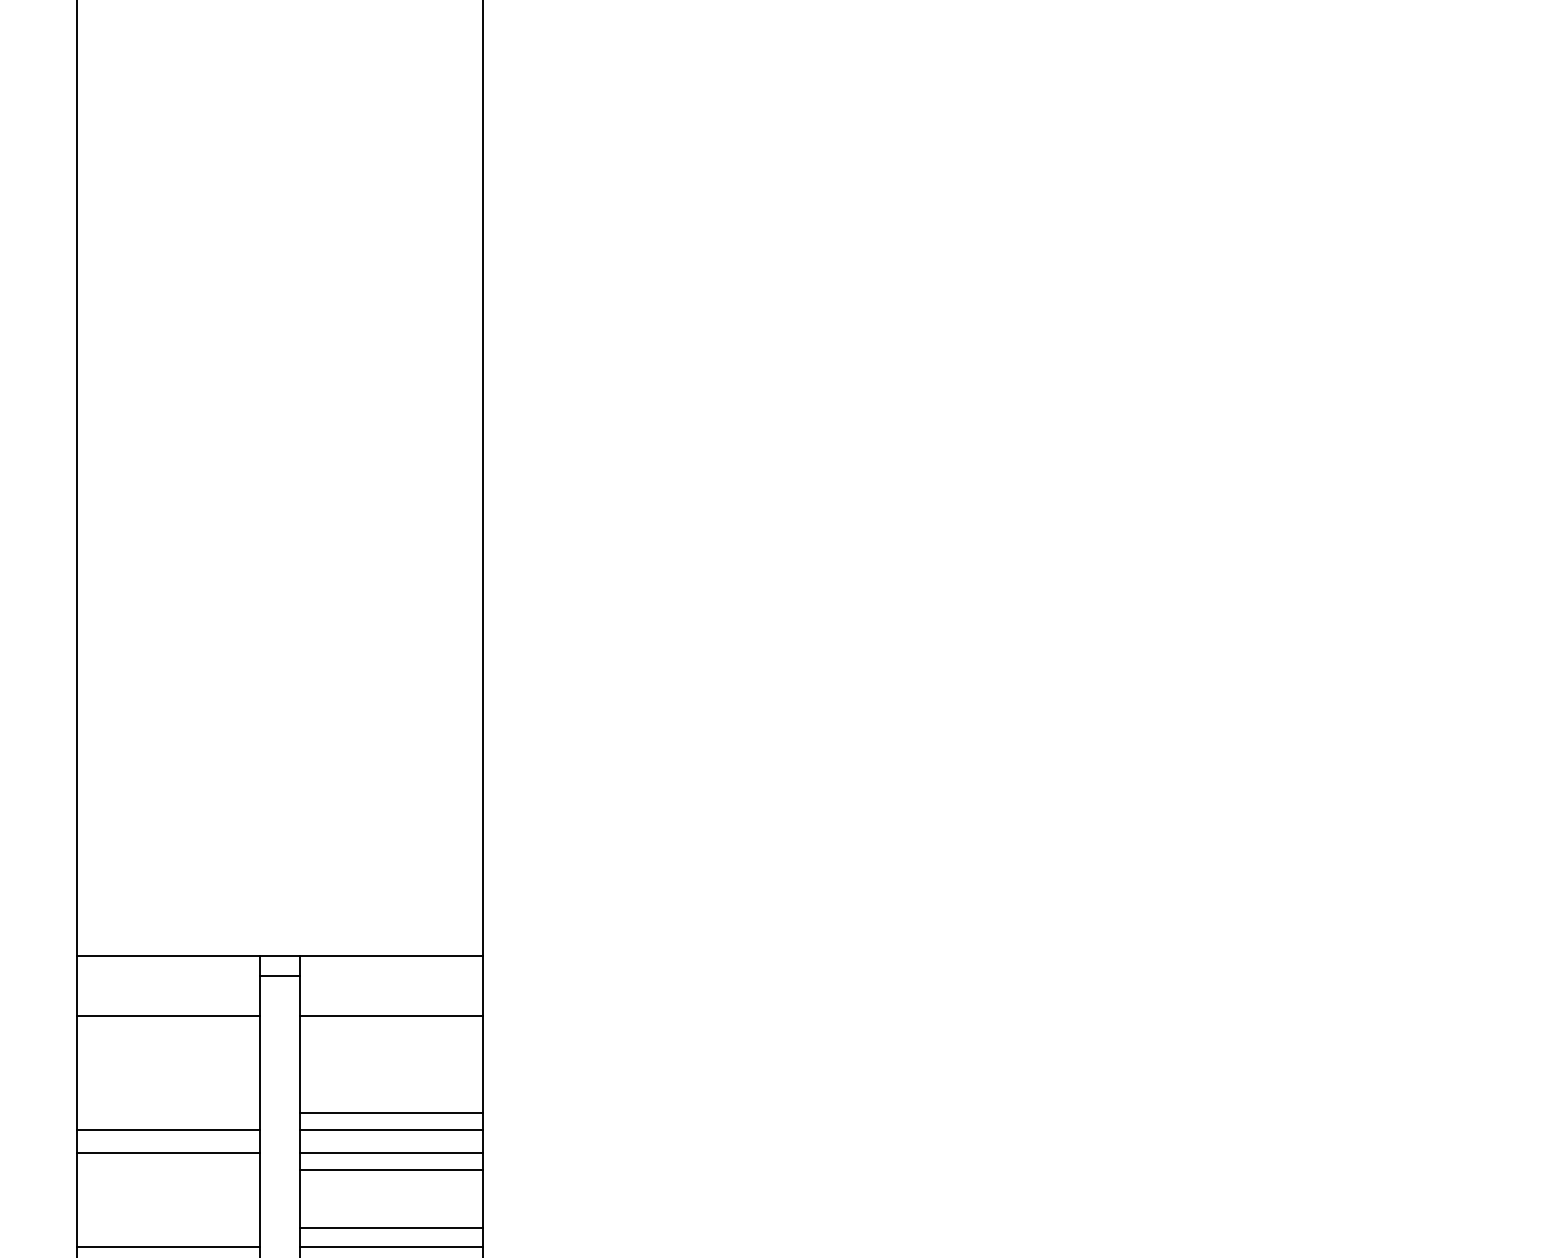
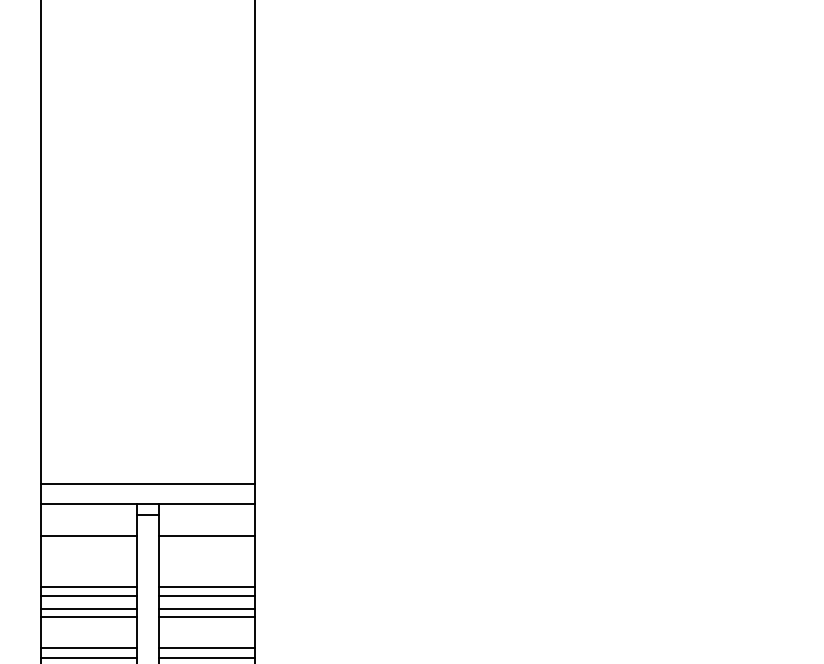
line: (279, 917) -> (147, 484), added
line: (167, 1113) -> (88, 587), added
line: (167, 1169) -> (88, 617), added
line: (167, 1228) -> (88, 648), added

